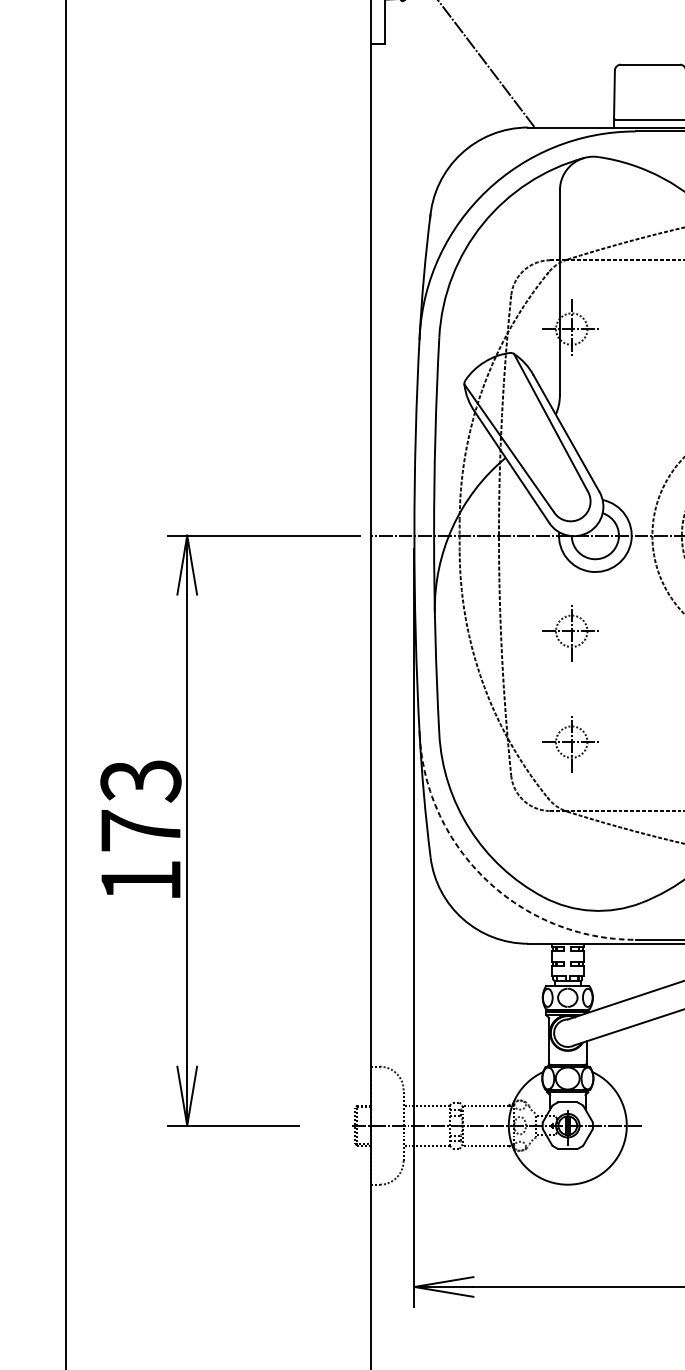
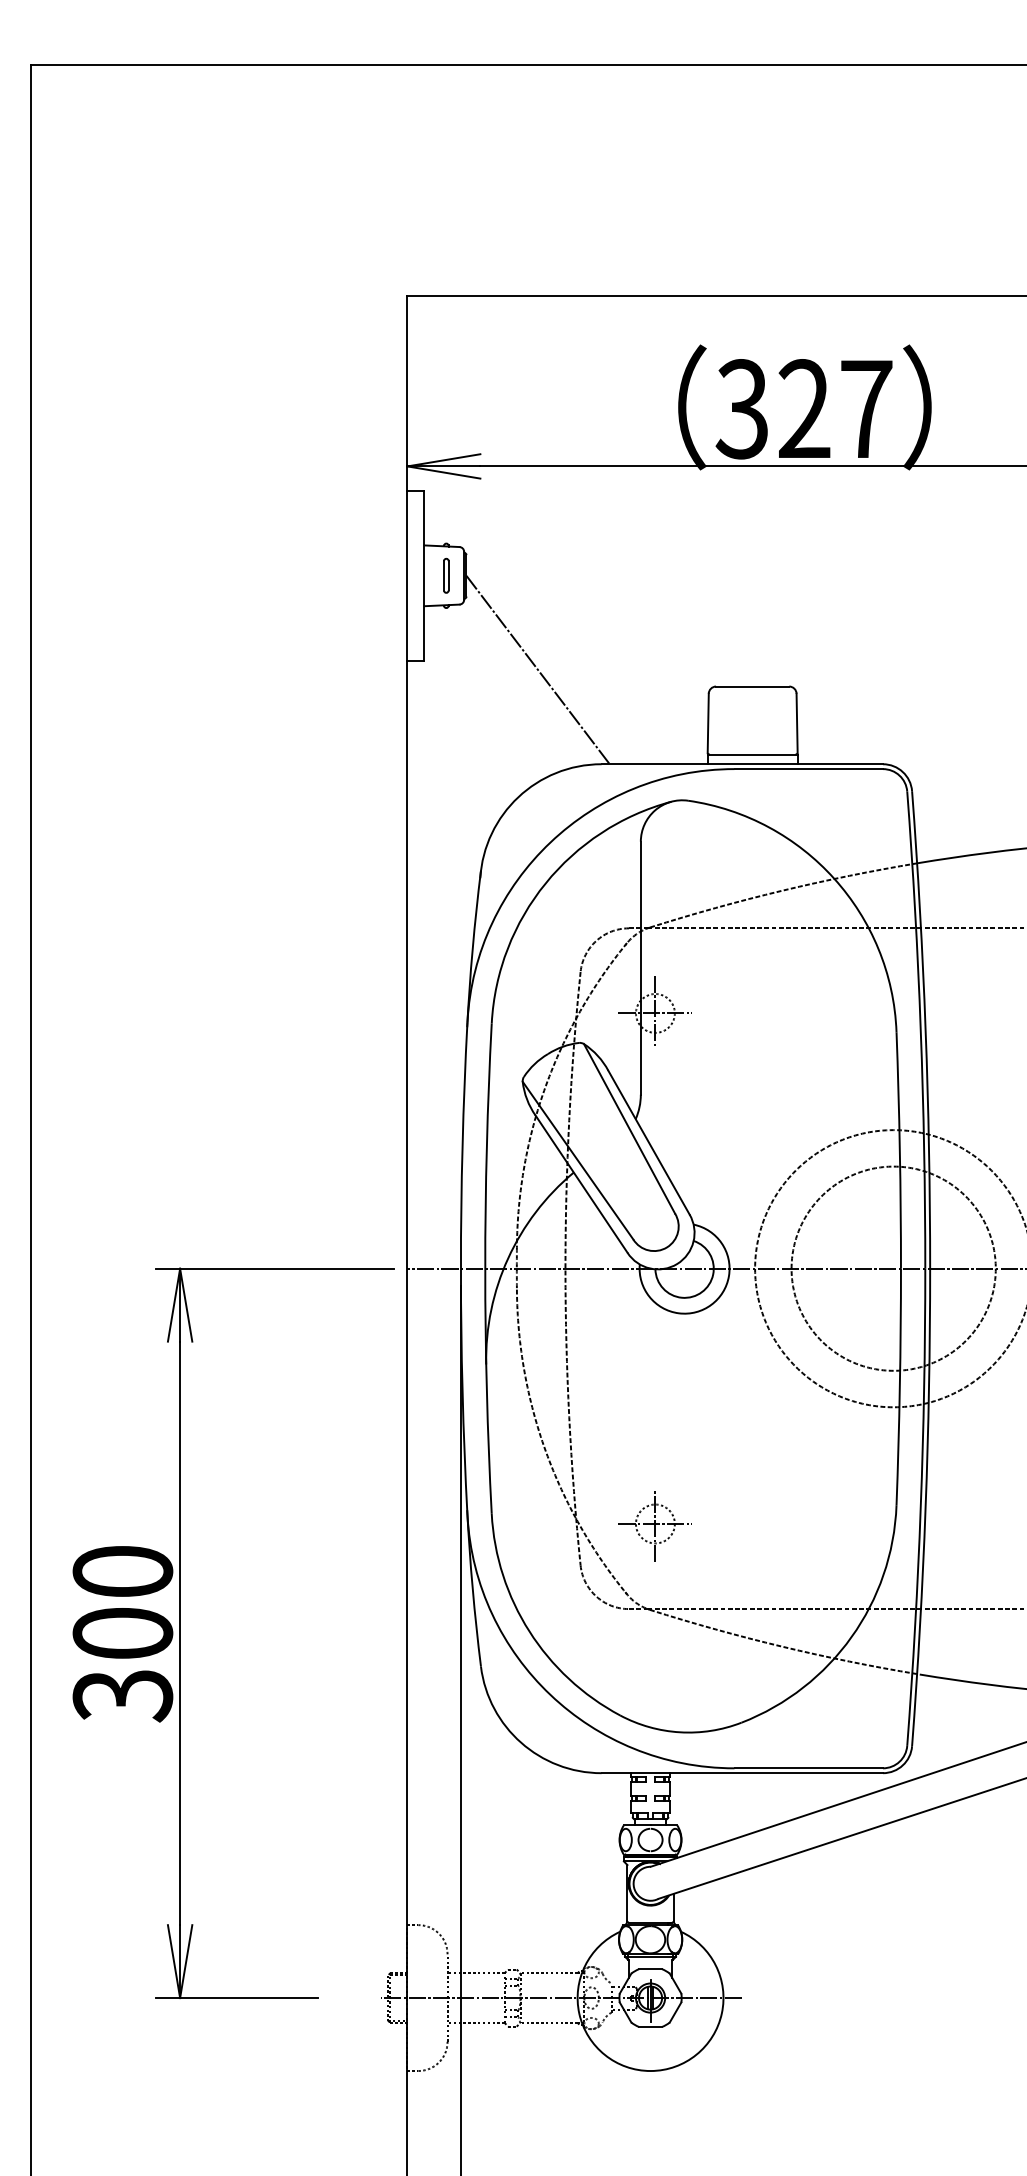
part: (571, 633) -> (654, 1389), removed
text: (140, 831) -> (122, 1634), 173 -> 300
arc: (486, 880) -> (550, 1694), dashed -> solid

